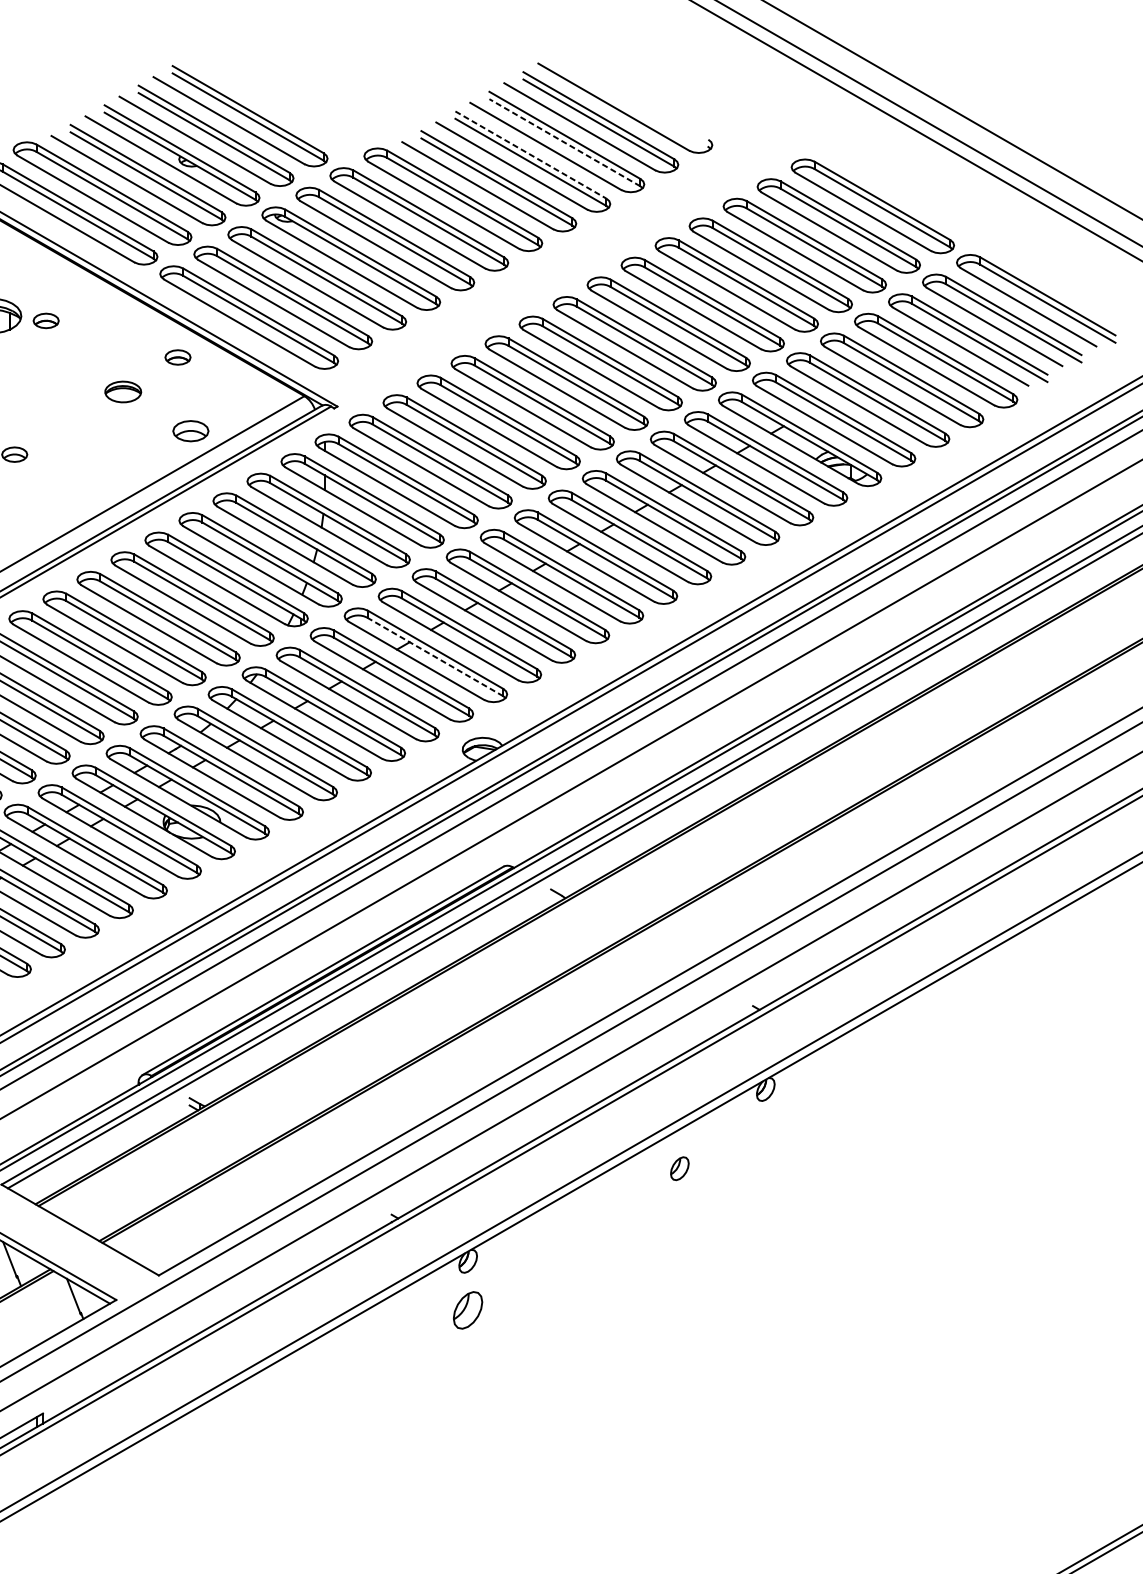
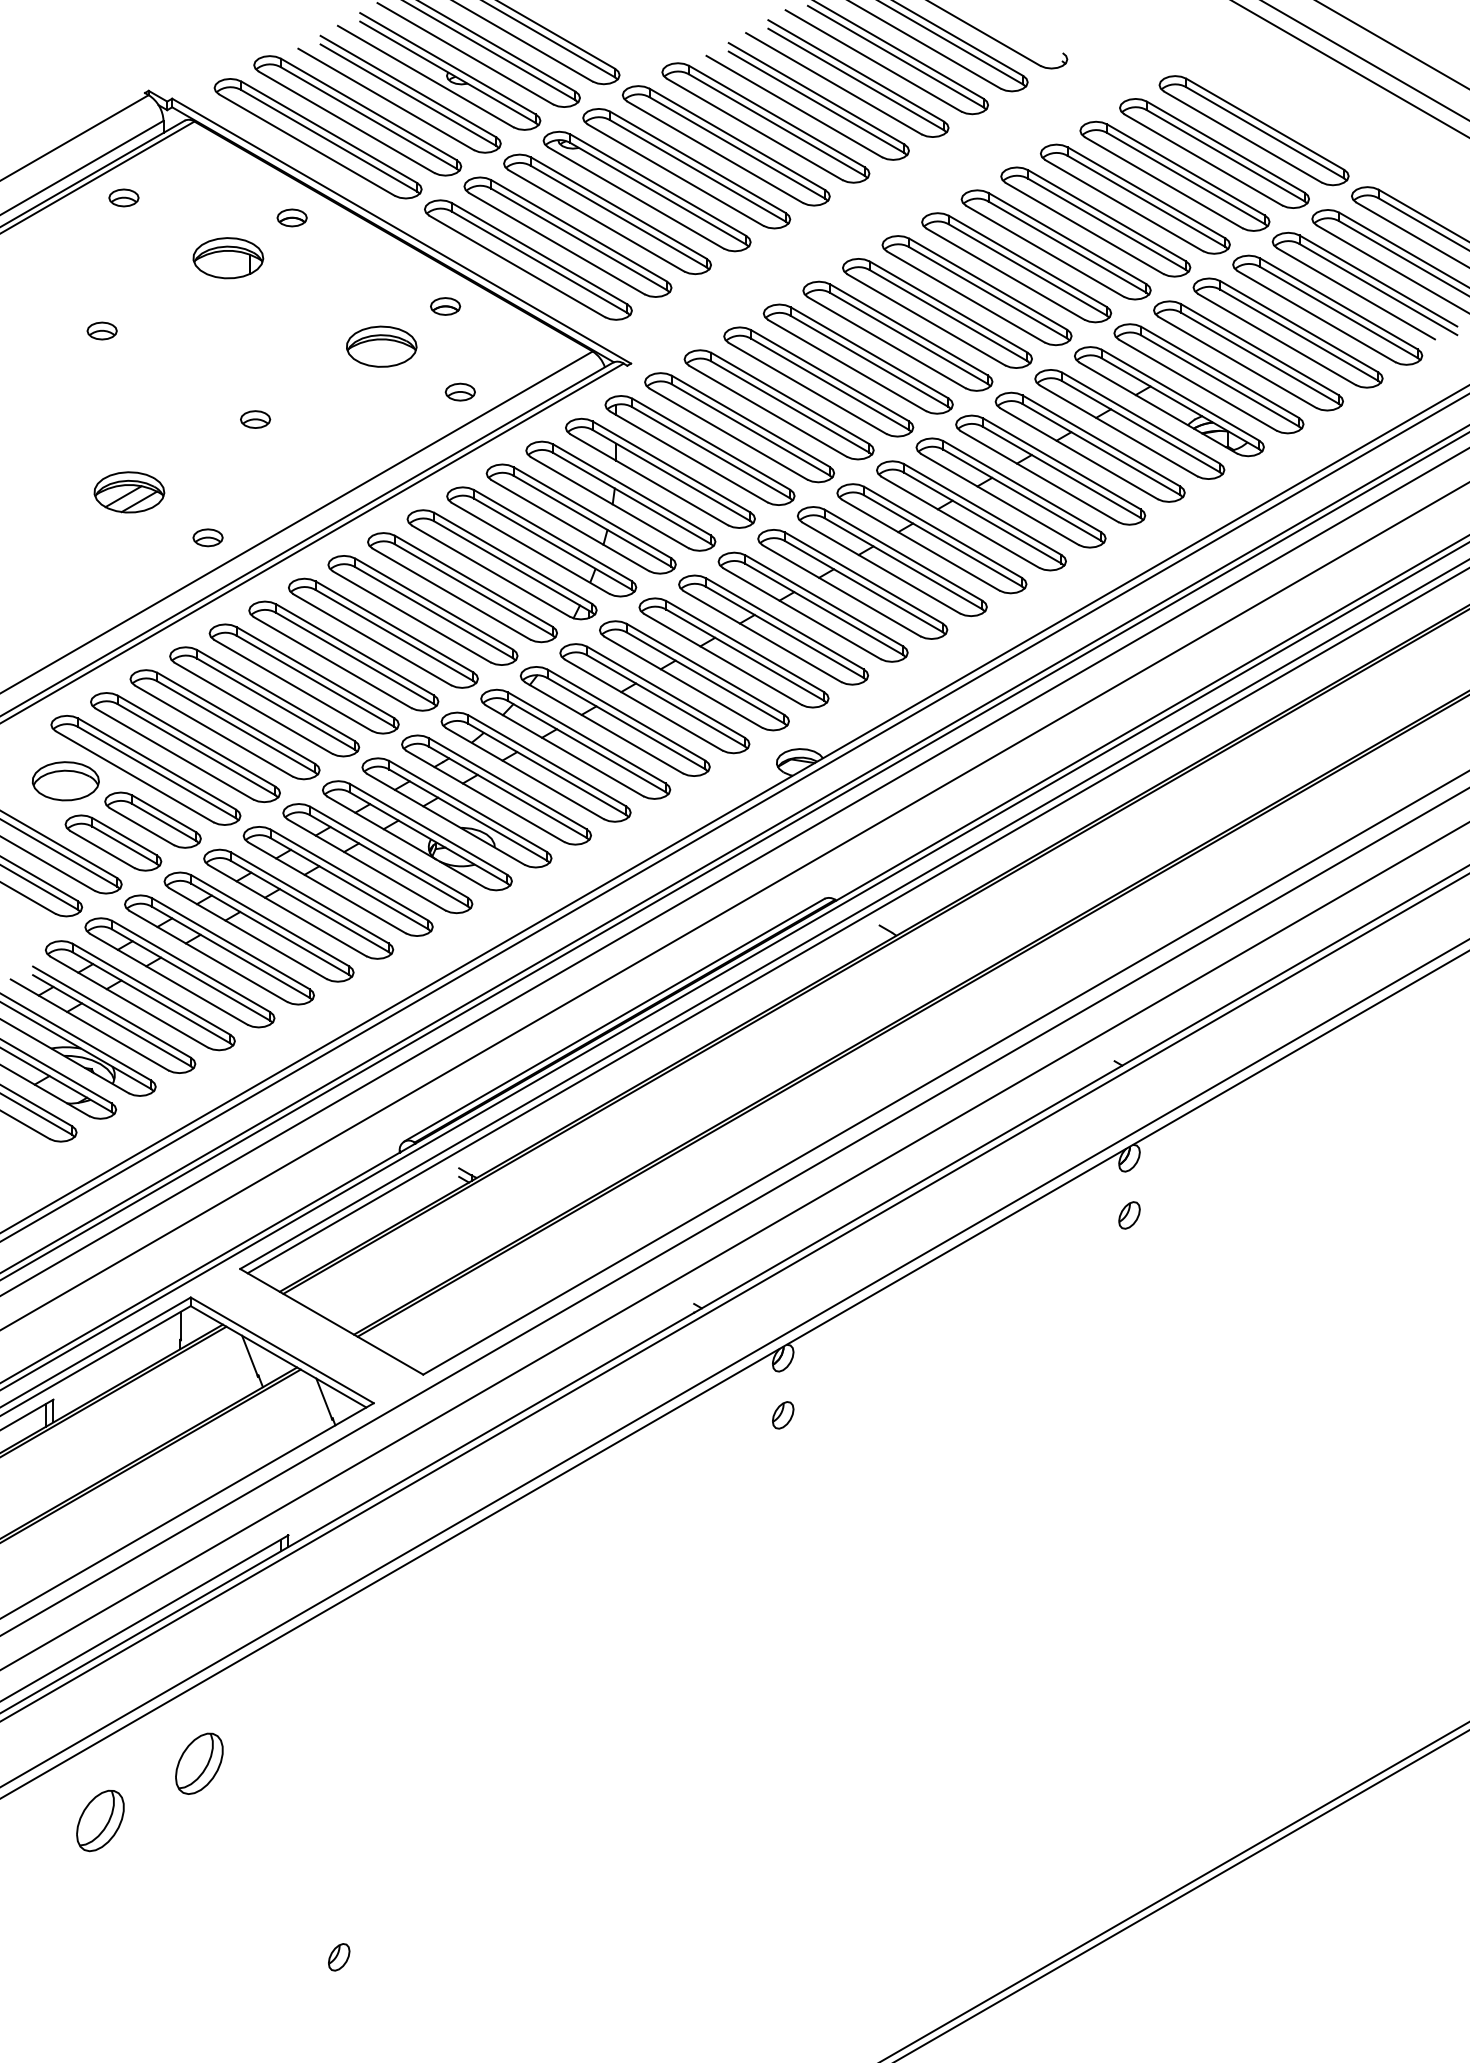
line: (564, 142) -> (895, 56), dashed -> solid
line: (531, 155) -> (856, 71), dashed -> solid
part: (45, 320) -> (291, 217), moved
part: (122, 391) -> (381, 346), size x1.67
part: (189, 430) -> (459, 391), size x0.71
line: (434, 656) -> (744, 654), dashed -> solid
part: (679, 1168) -> (1129, 1215), moved
part: (468, 1310) -> (783, 1415), size x0.62

